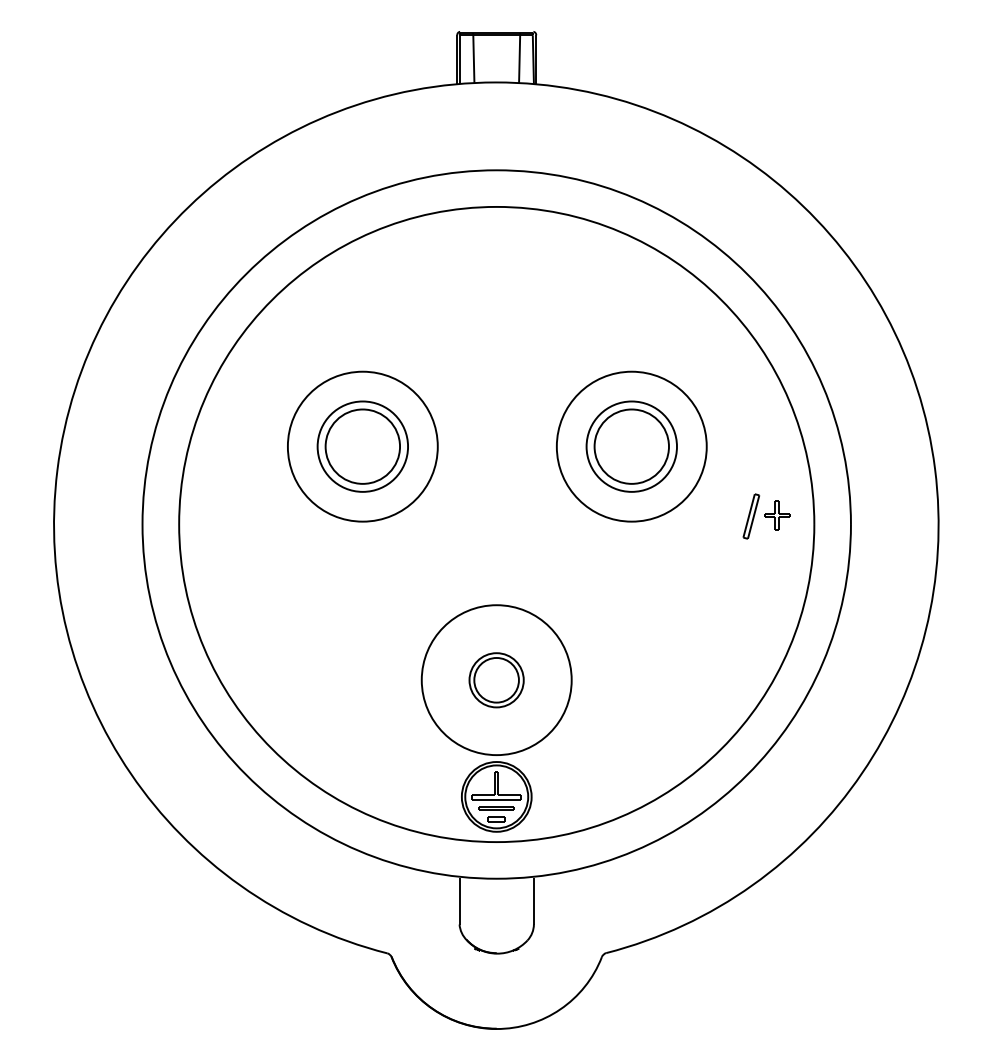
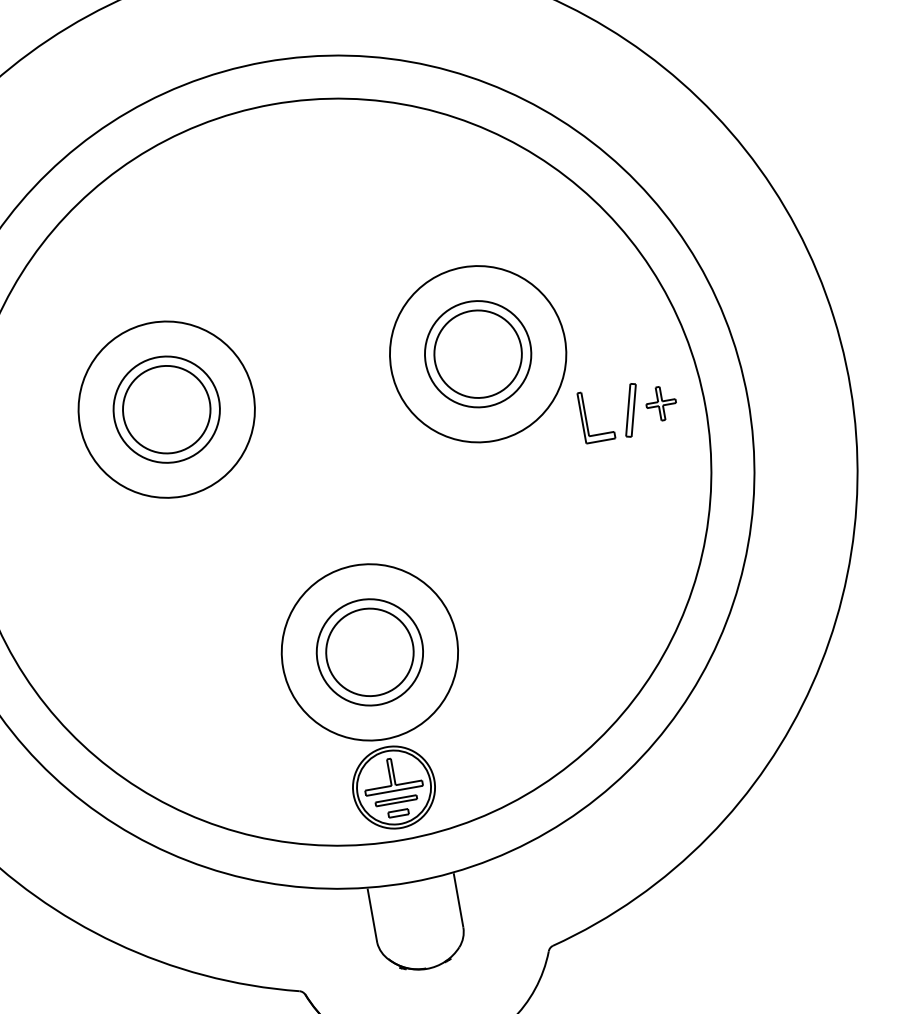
part: (712, 515) -> (585, 417), added
part: (496, 680) -> (369, 652), size x1.67

